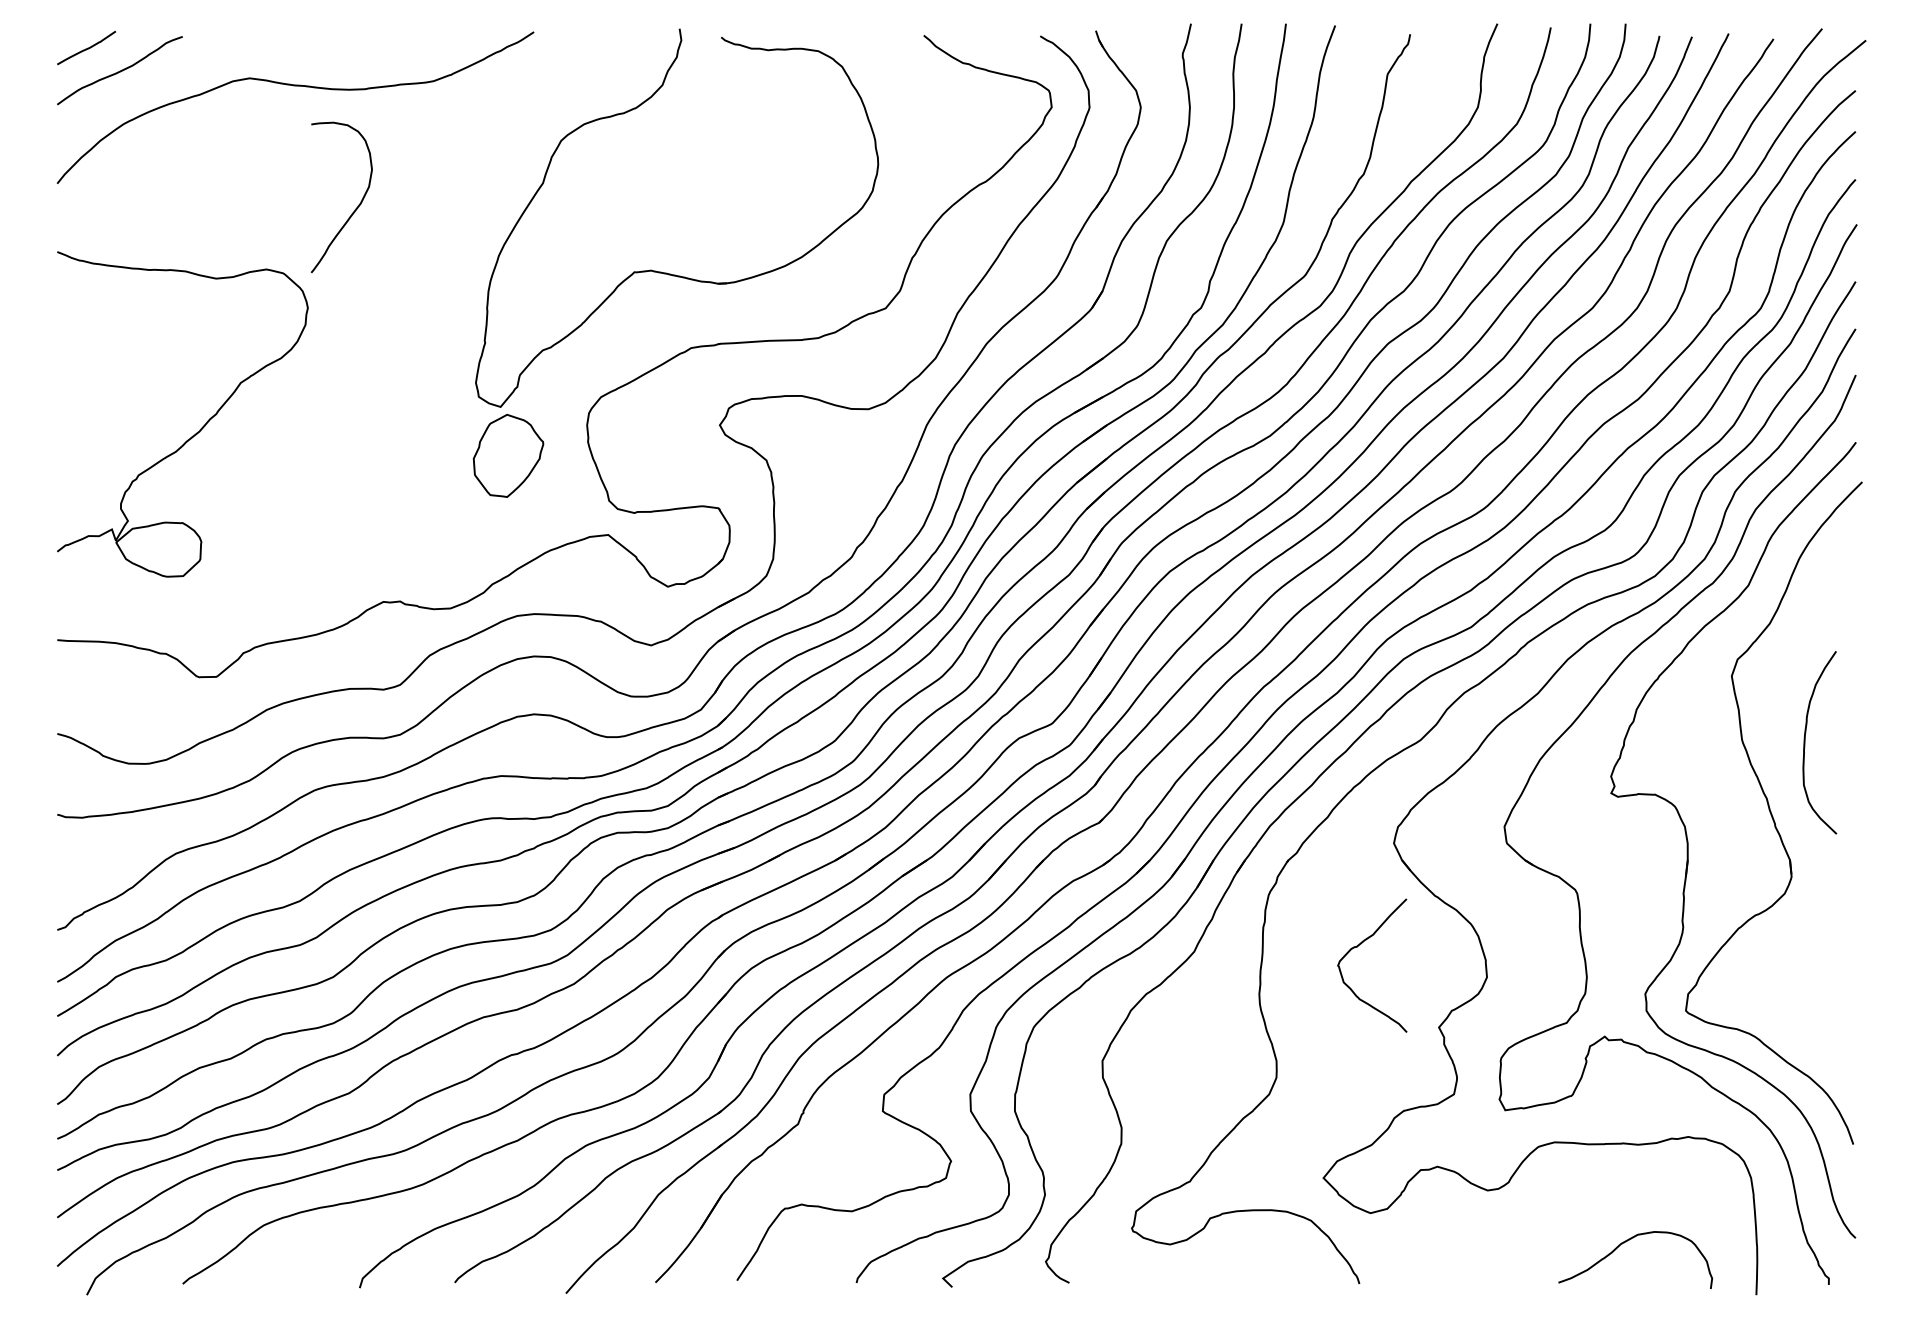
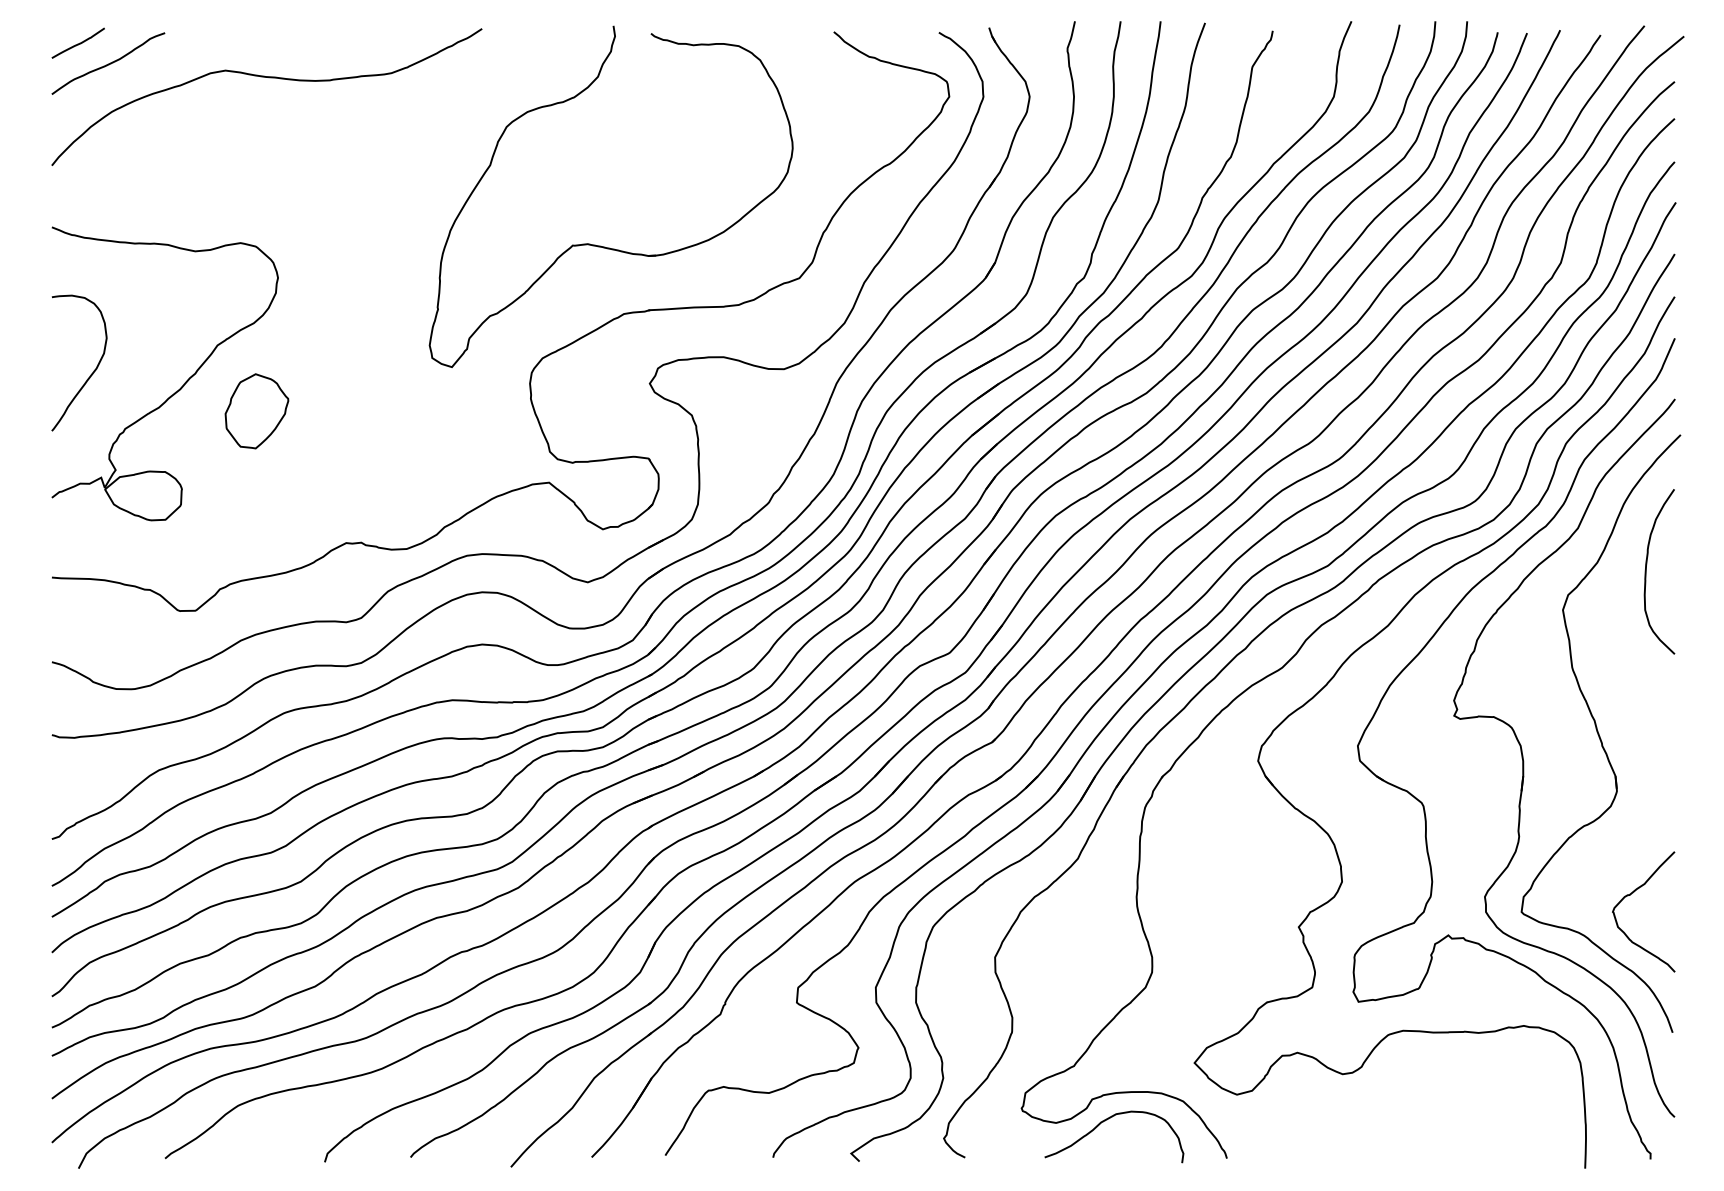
curve: (355, 208) -> (91, 373), moved
part: (508, 455) -> (256, 410), moved
curve: (1805, 742) -> (1646, 571), moved
curve: (1357, 947) -> (1630, 895), moved
curve: (1624, 1243) -> (1104, 1122), moved

